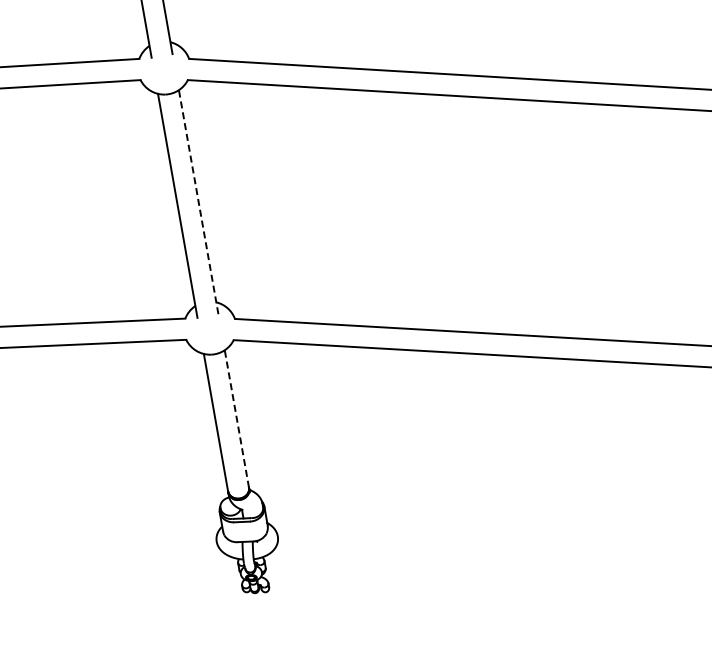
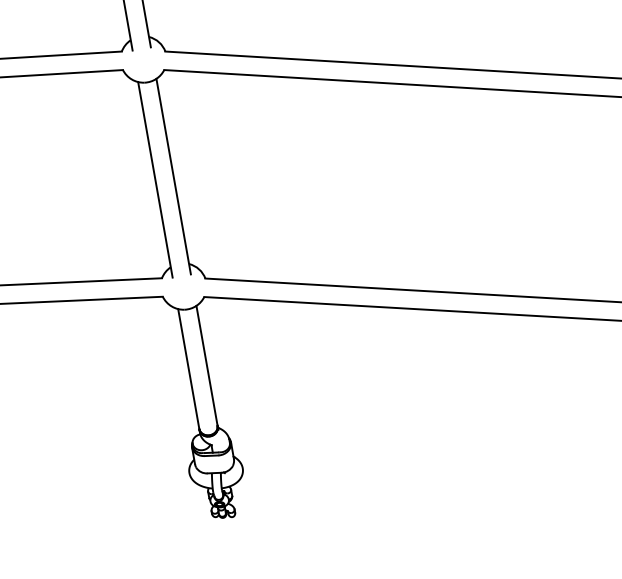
line: (198, 202) -> (173, 176), dashed -> solid
line: (236, 418) -> (206, 365), dashed -> solid

